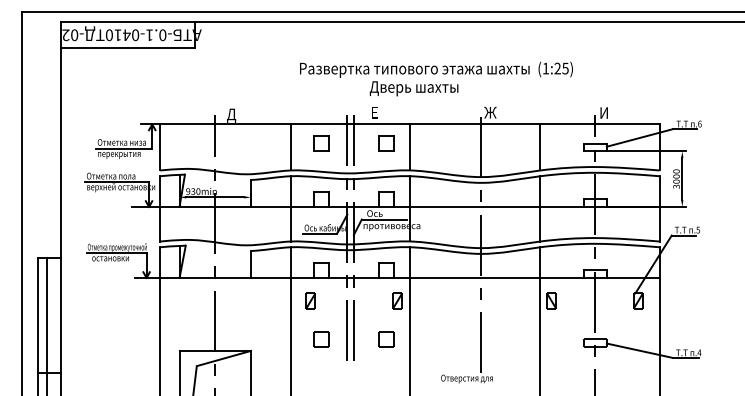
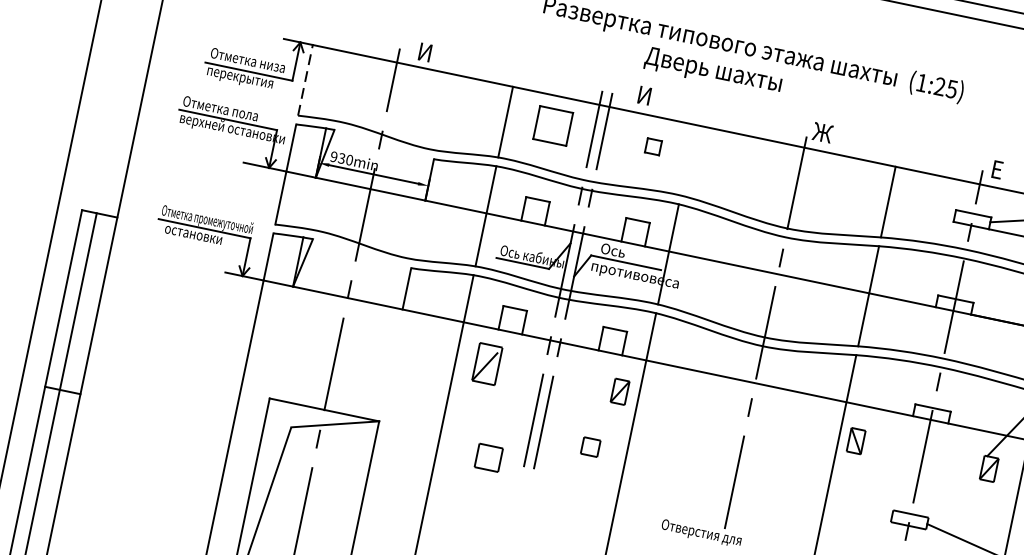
text: (373, 112) -> (643, 95), Е -> И
text: (603, 112) -> (996, 168), И -> Е
text: (231, 115) -> (424, 54), Д -> И
part: (321, 143) -> (553, 125), size x1.4
part: (386, 143) -> (653, 146), size x0.6
line: (160, 146) -> (305, 78), solid -> dashed
line: (409, 147) -> (687, 160), removed
part: (310, 300) -> (486, 363), size x1.6
part: (321, 339) -> (489, 458), moved
part: (386, 339) -> (590, 447), size x0.7

